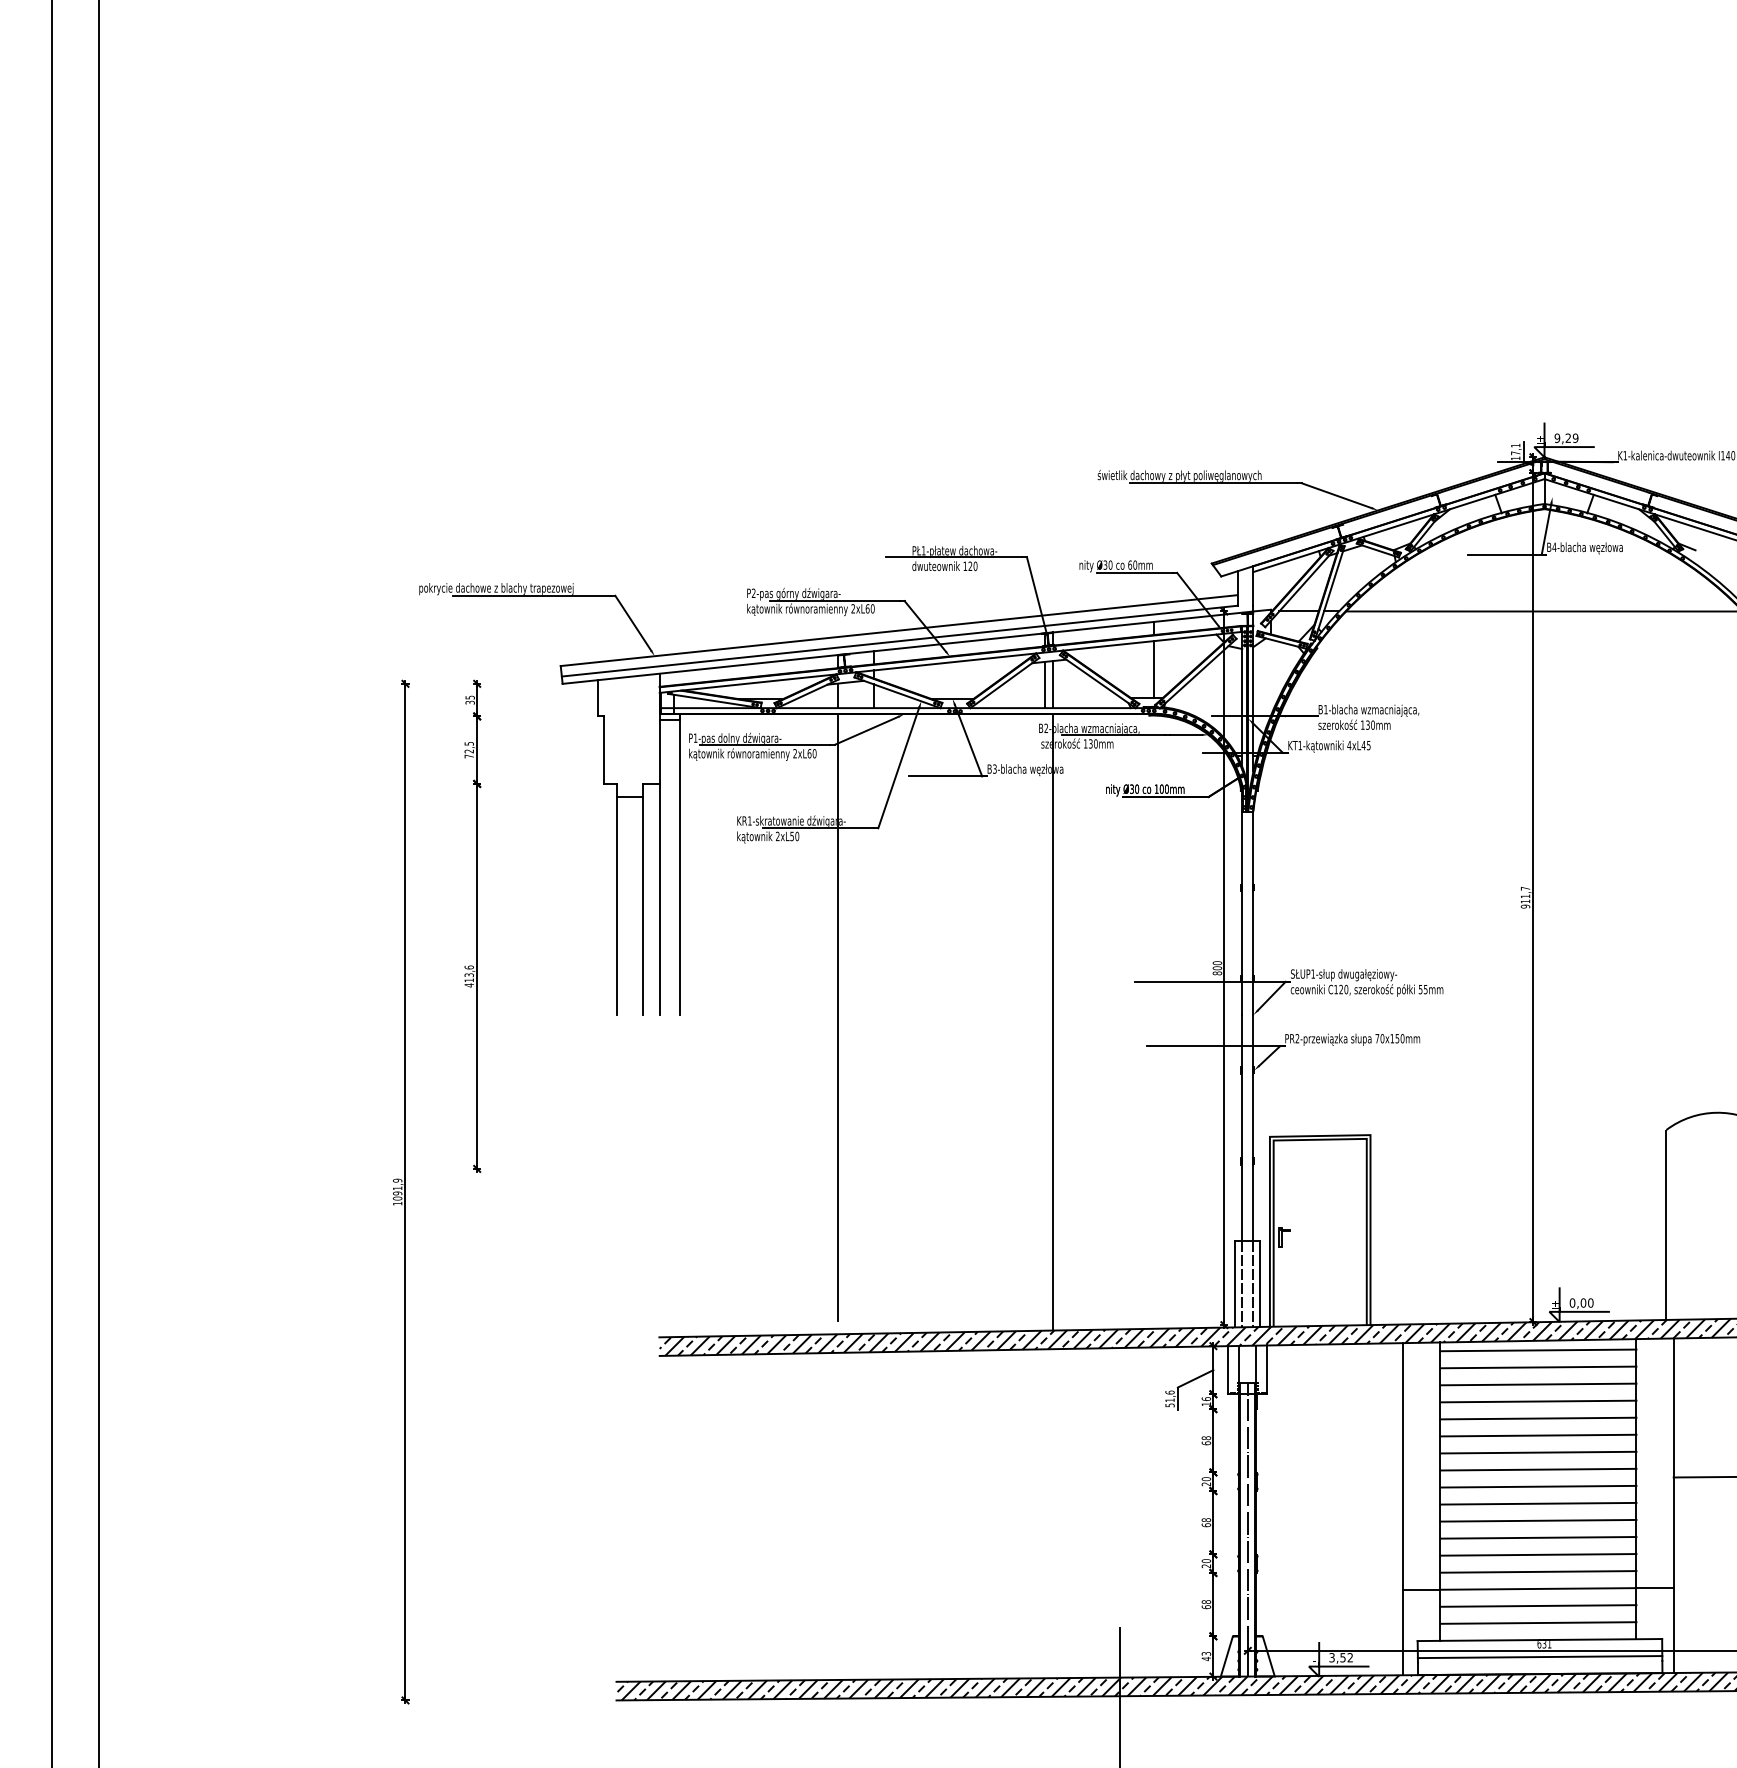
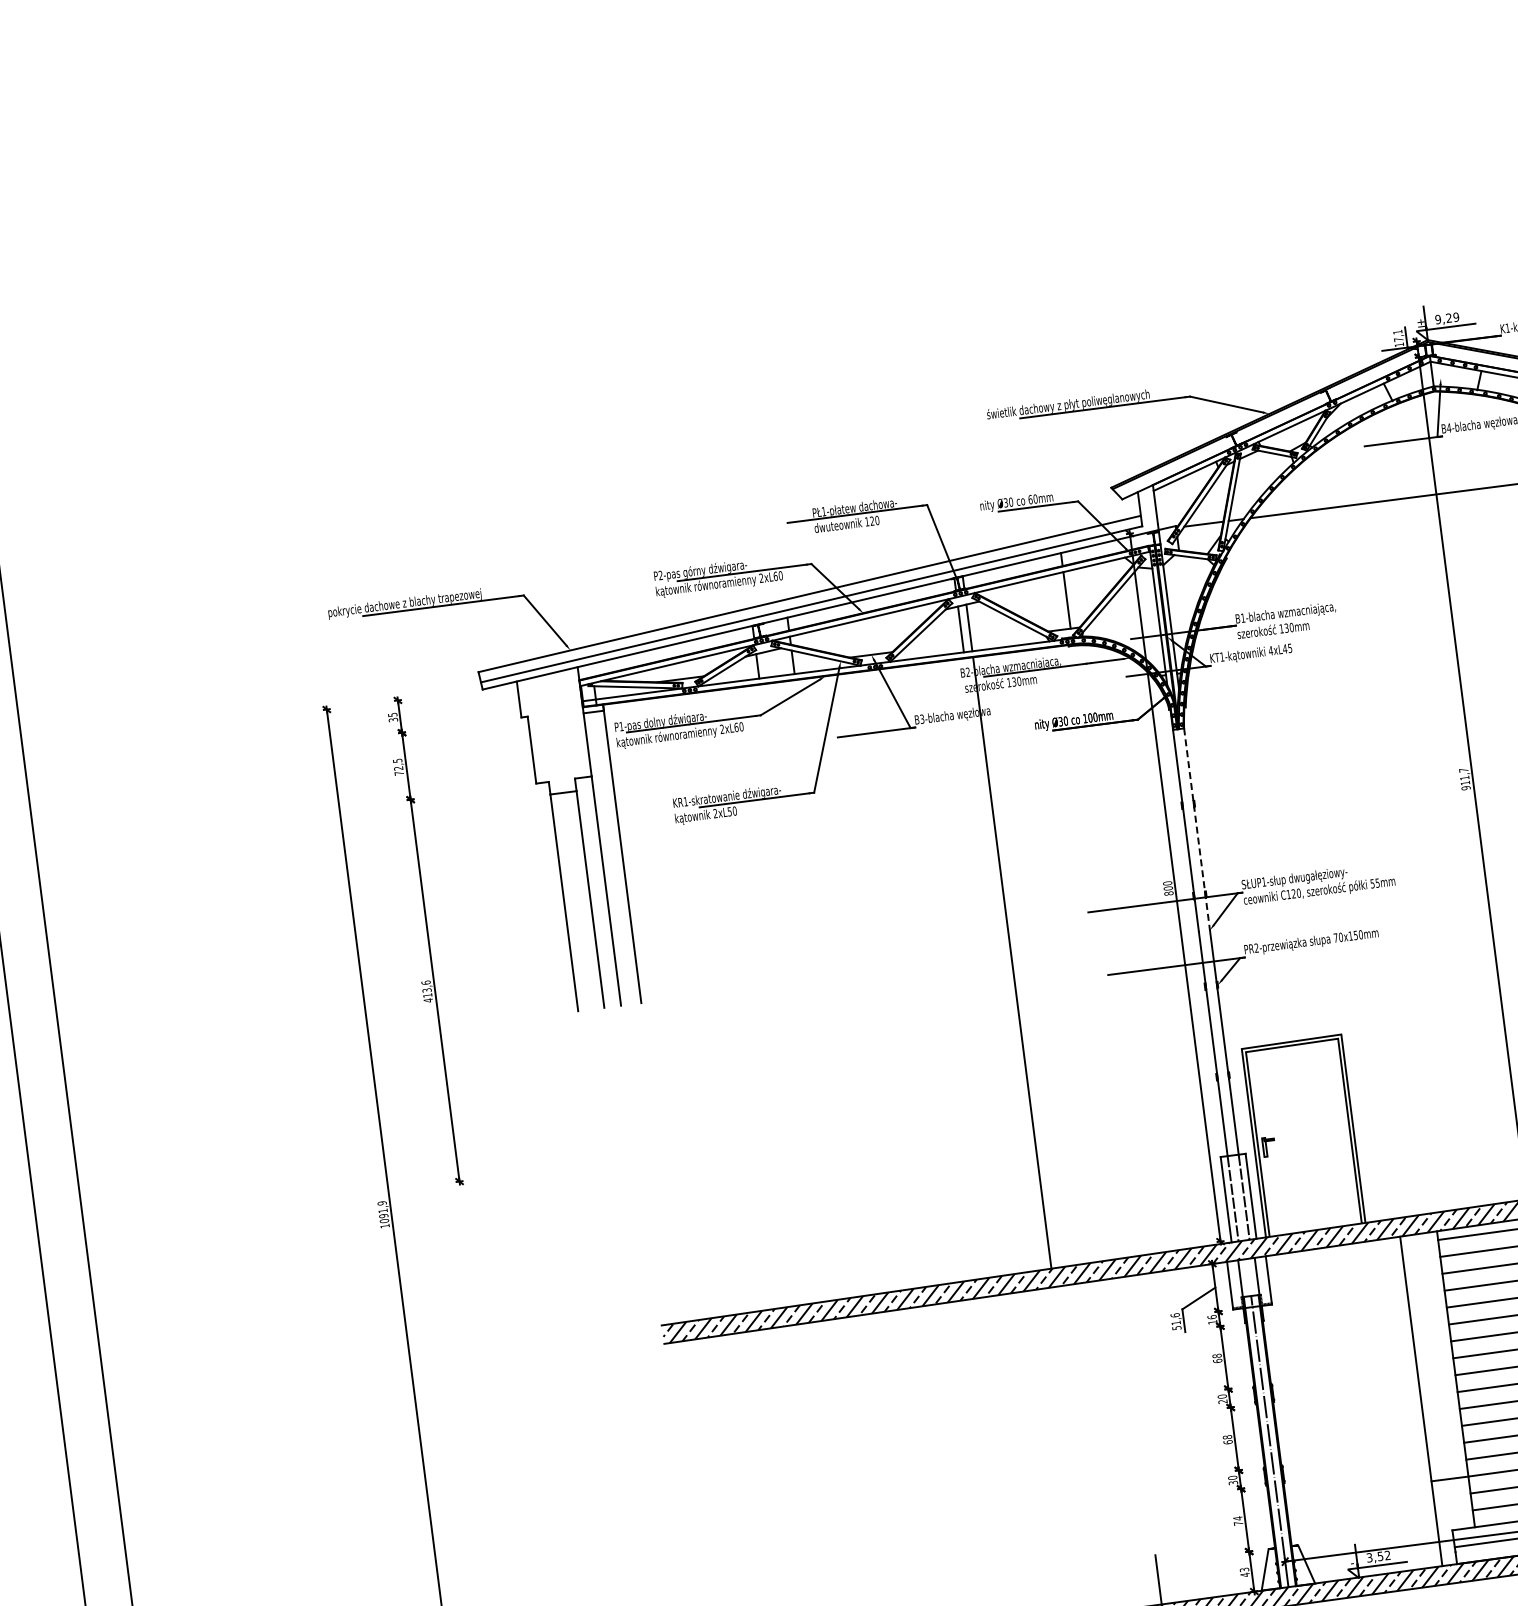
line: (1253, 913) -> (1197, 829), solid -> dashed
line: (838, 1016) -> (798, 984), removed
text: (1206, 1566) -> (1233, 1483), 20 -> 30
text: (1206, 1604) -> (1238, 1520), 68 -> 74

